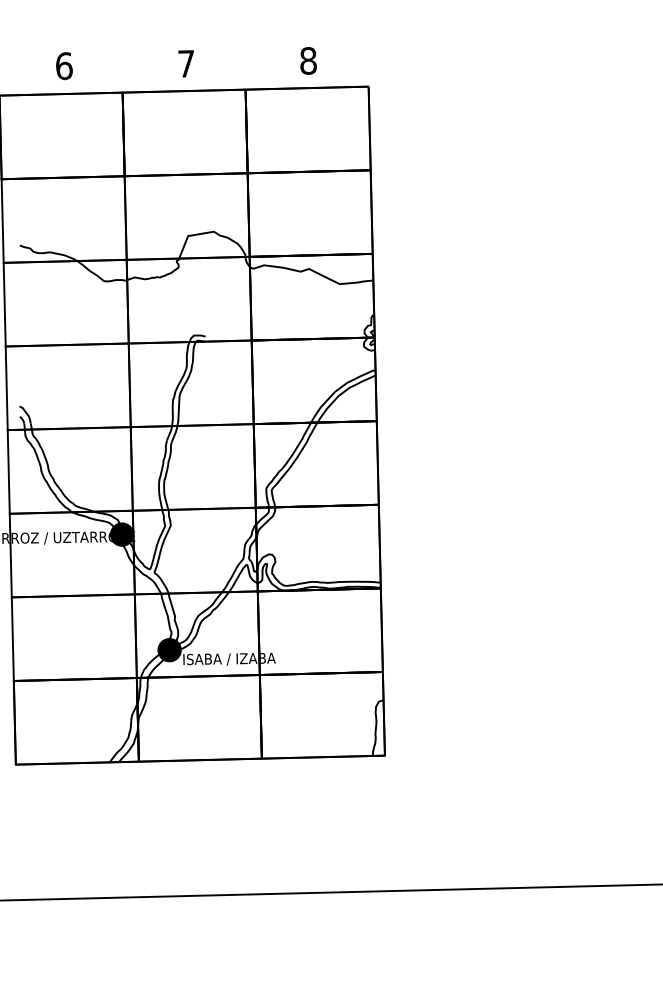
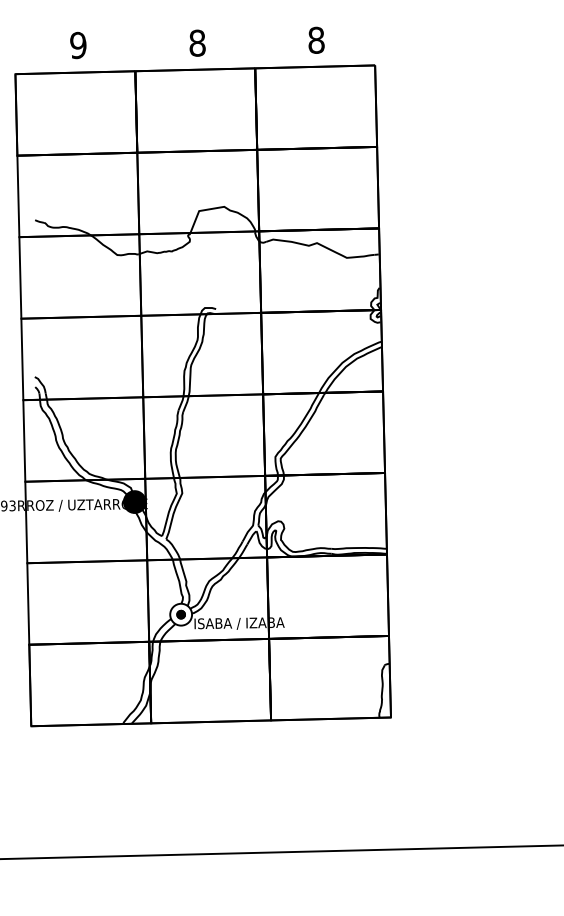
text: (186, 63) -> (197, 42), 7 -> 8
text: (63, 66) -> (77, 45), 6 -> 9
fill: (169, 650) -> (181, 615), removed

